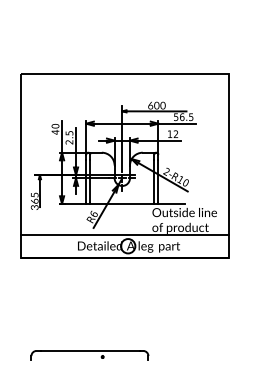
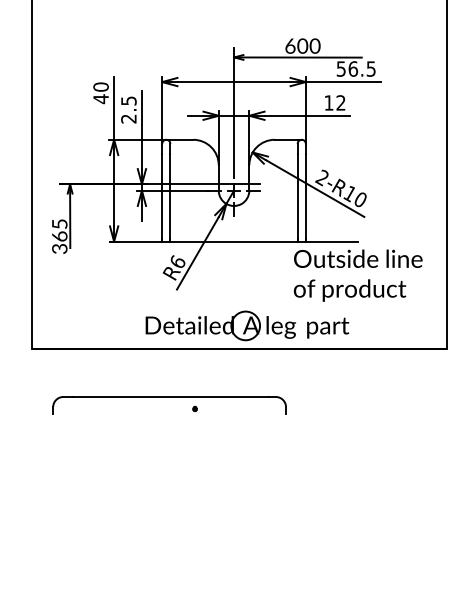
line: (124, 235) -> (238, 304), removed
part: (89, 355) -> (168, 406), moved

